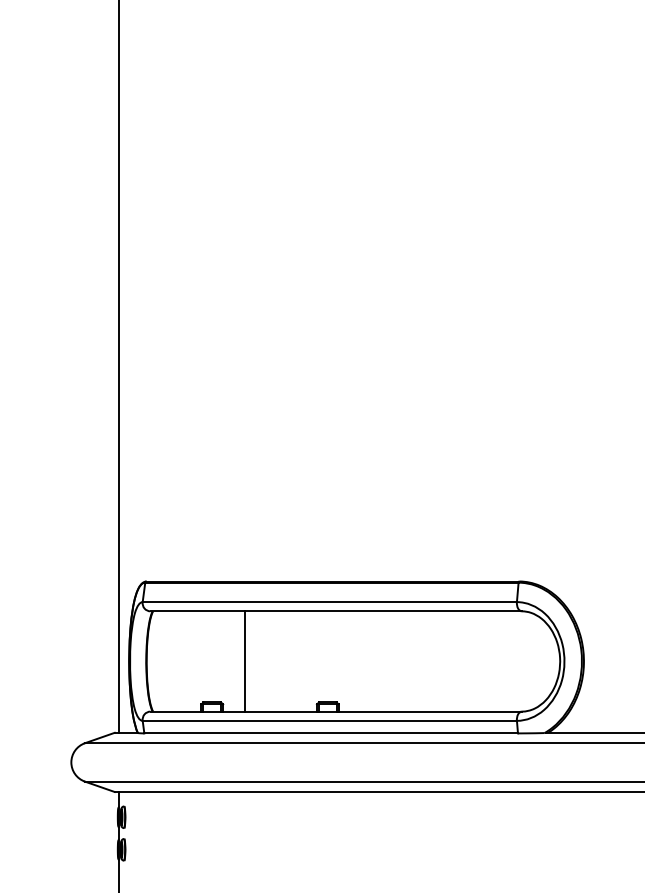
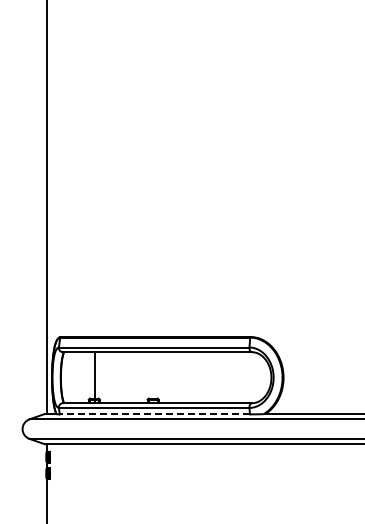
line: (244, 660) -> (94, 377), moved
line: (330, 733) -> (154, 414), solid -> dashed

